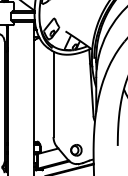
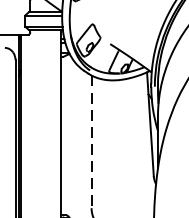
line: (53, 94) -> (91, 142), solid -> dashed

